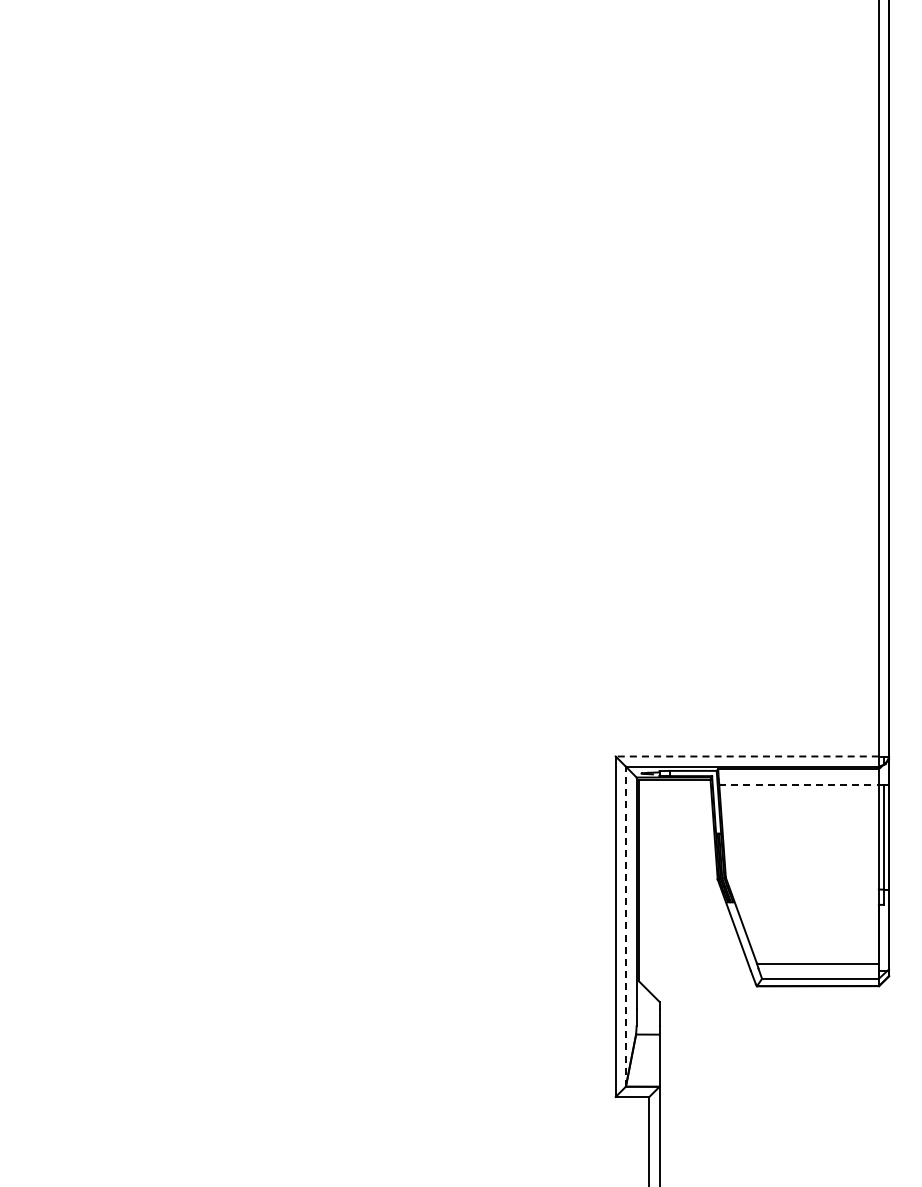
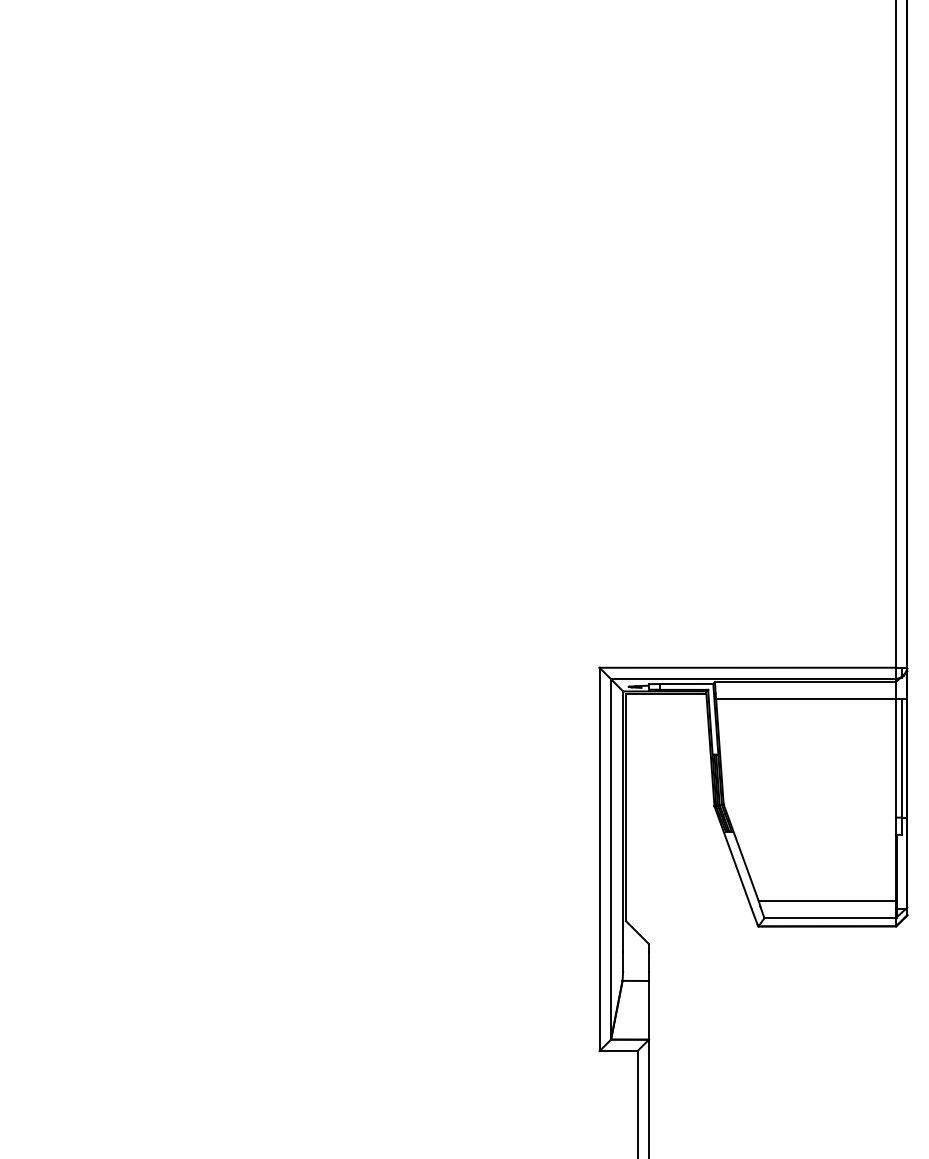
line: (747, 756) -> (748, 667), dashed -> solid
line: (799, 784) -> (806, 699), dashed -> solid
line: (625, 926) -> (610, 859), dashed -> solid

